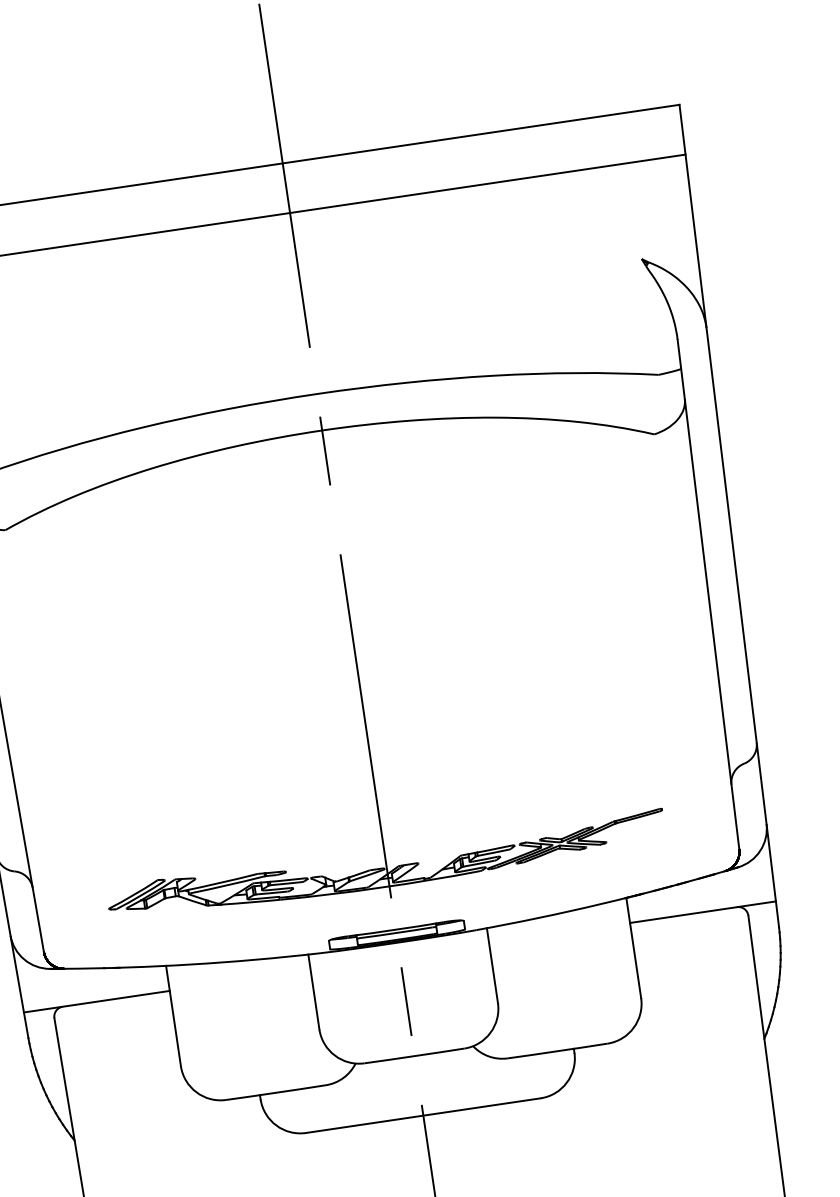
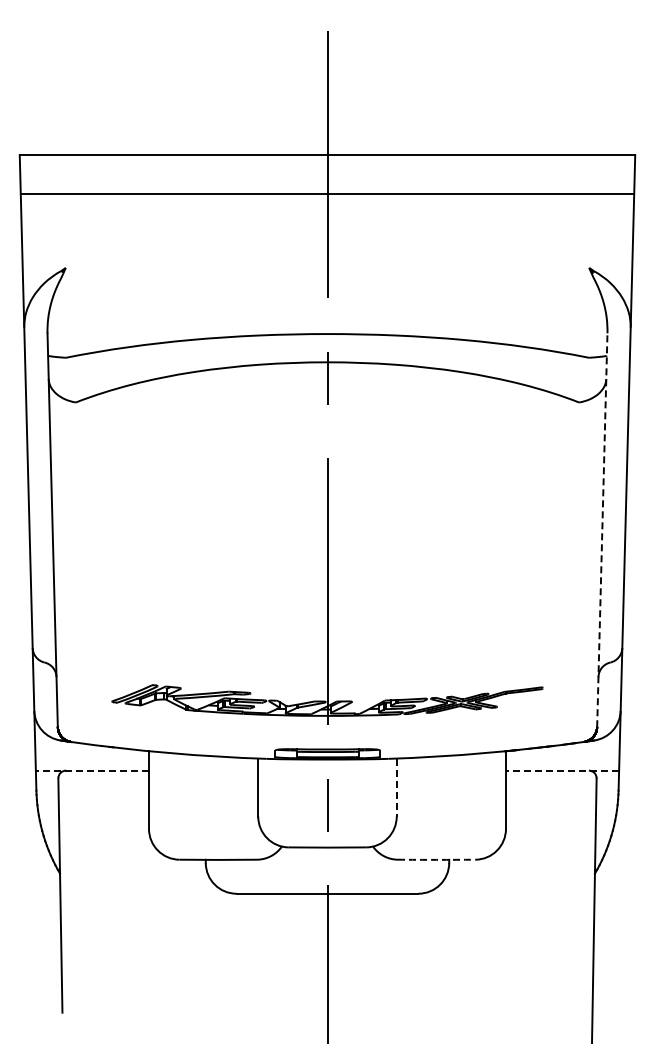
line: (708, 593) -> (602, 529), solid -> dashed
line: (702, 912) -> (562, 770), solid -> dashed
line: (492, 966) -> (396, 788), solid -> dashed
line: (96, 1001) -> (92, 770), solid -> dashed
arc: (557, 1050) -> (436, 859), solid -> dashed

